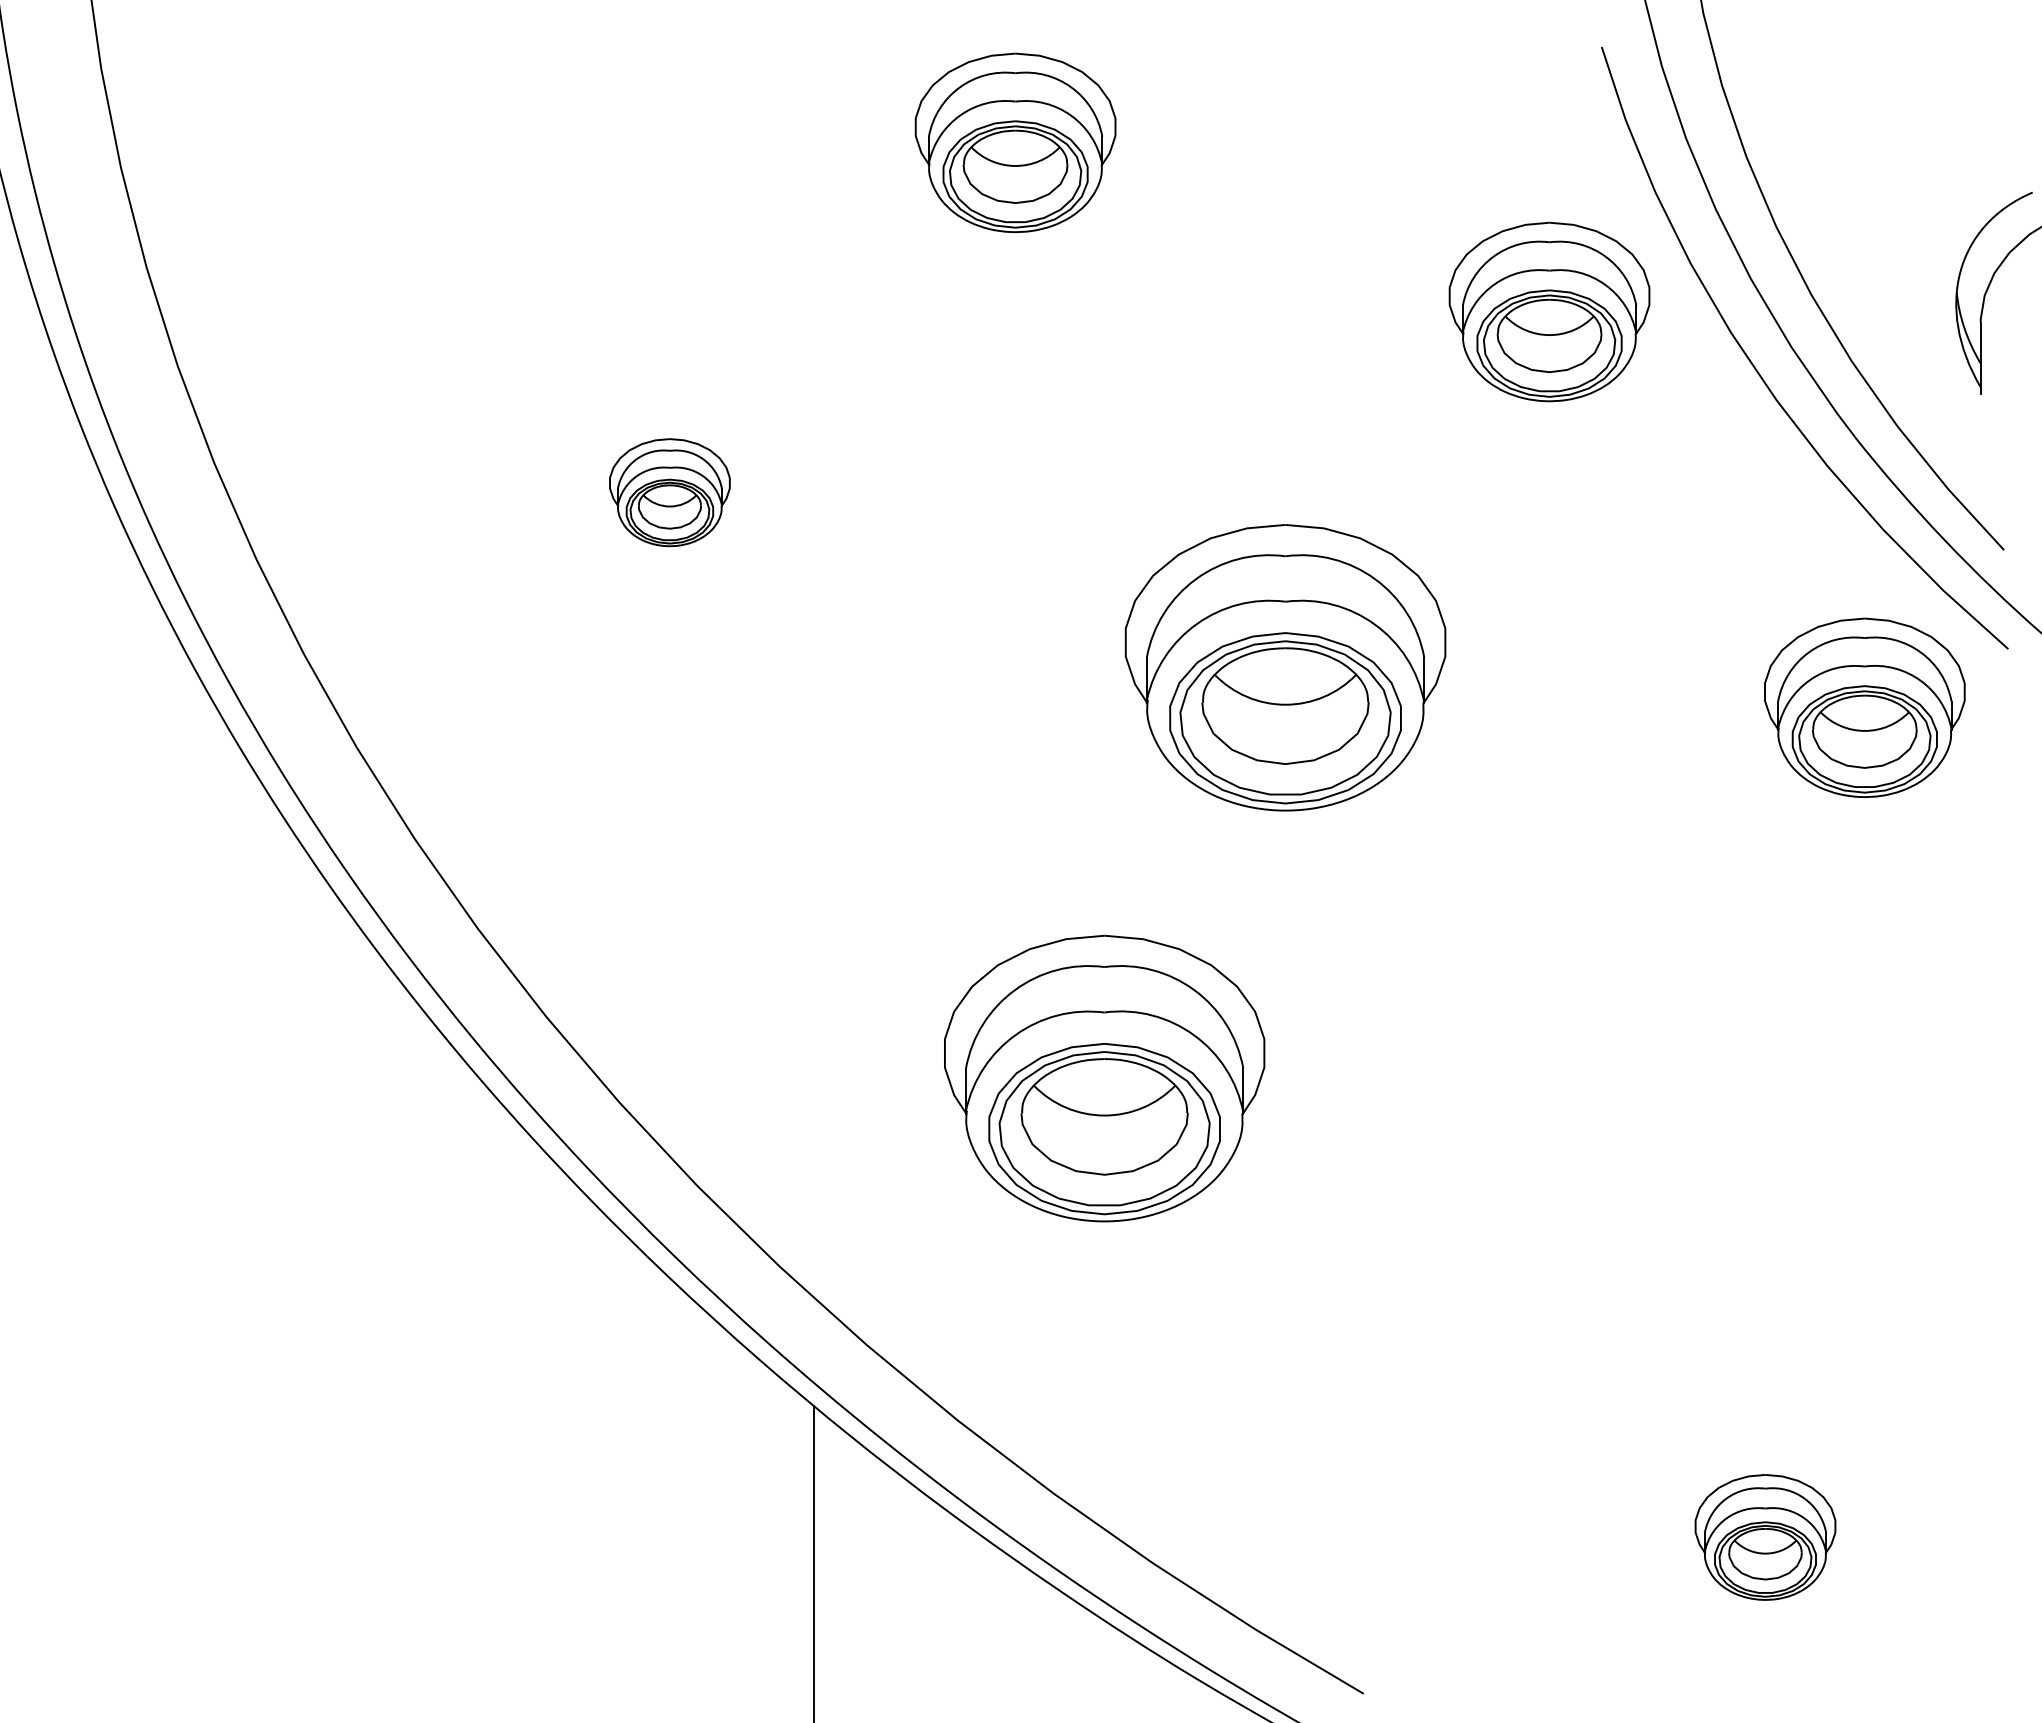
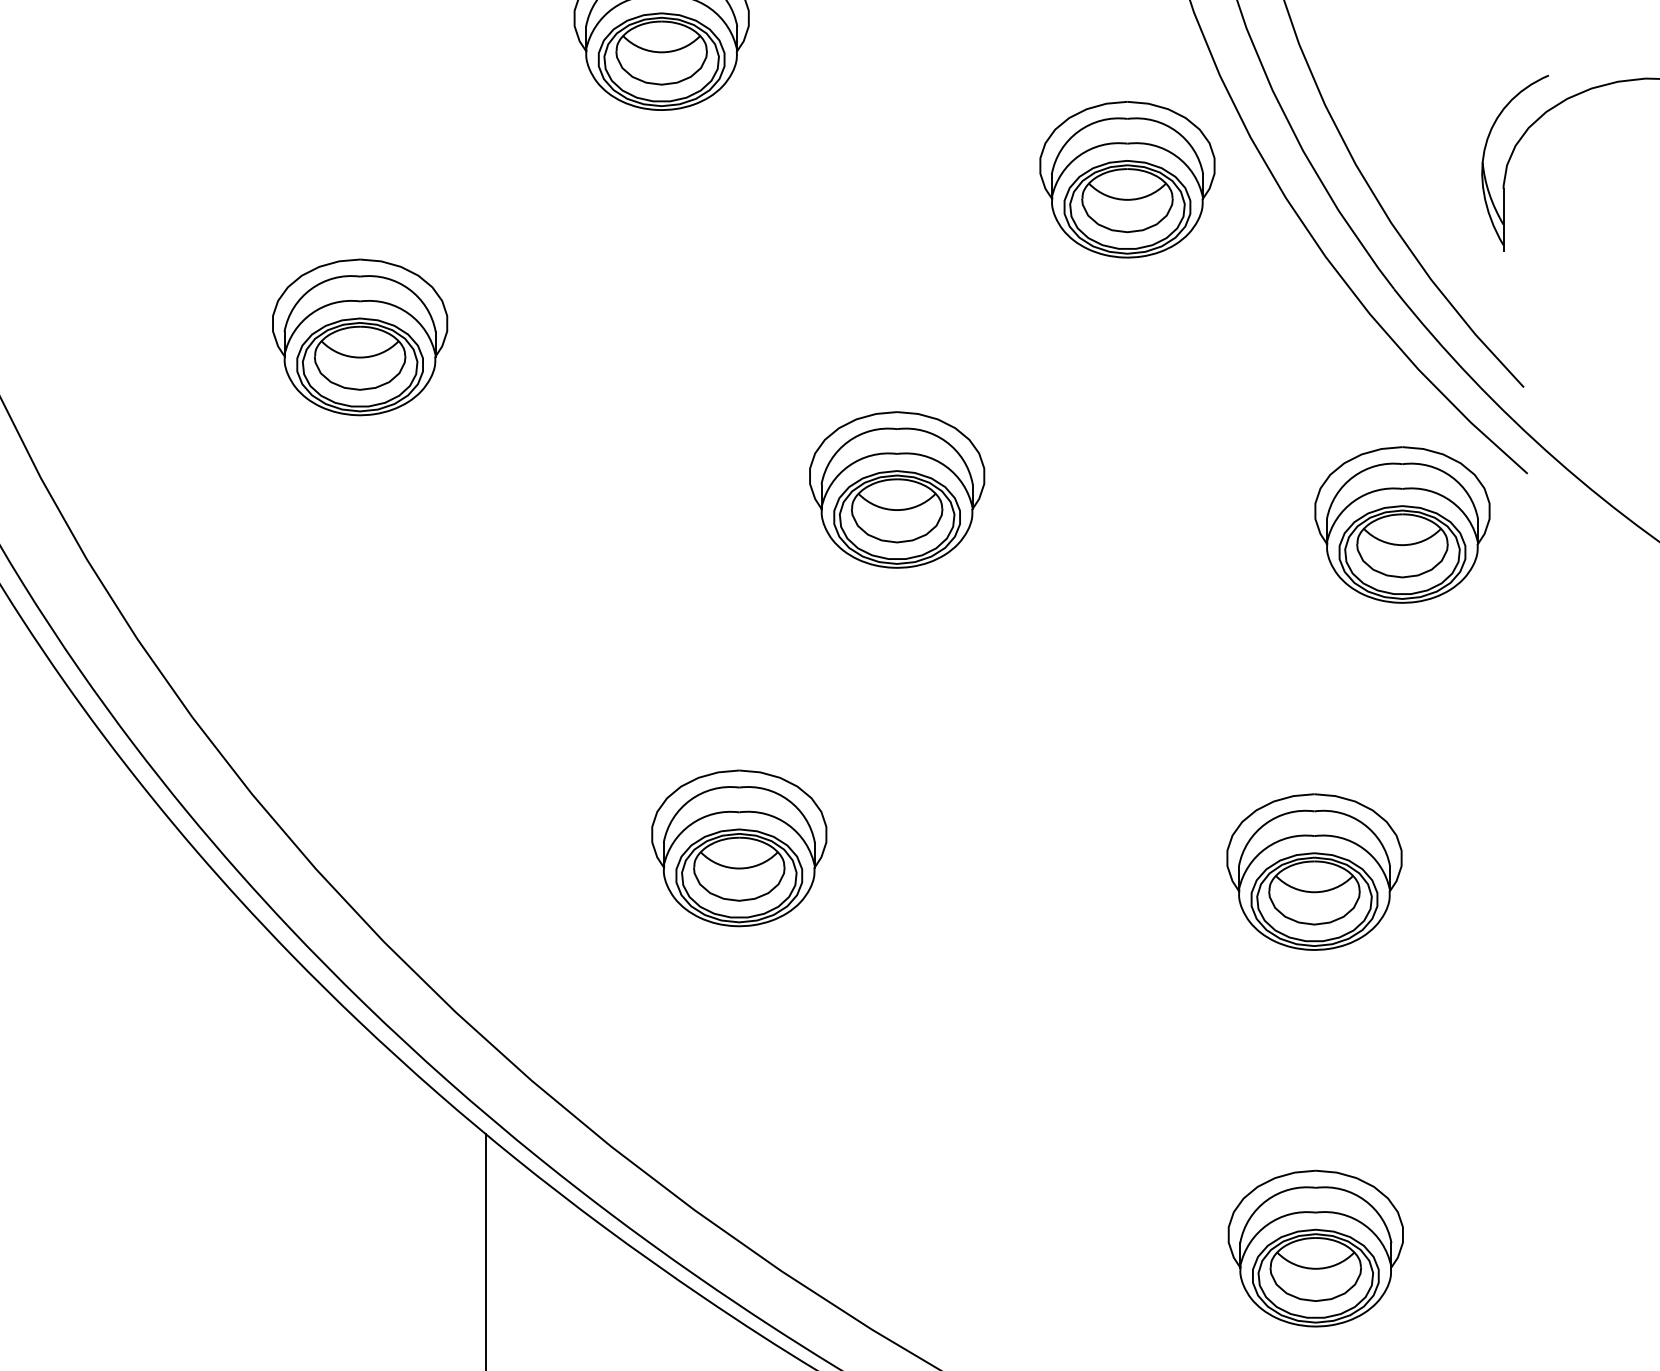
part: (669, 492) -> (359, 337), size x1.67
part: (1285, 667) -> (897, 489), size x0.62
part: (1104, 1078) -> (739, 848), size x0.62
part: (1763, 1105) -> (1314, 871), added
part: (1765, 1537) -> (1315, 1248), size x1.43

